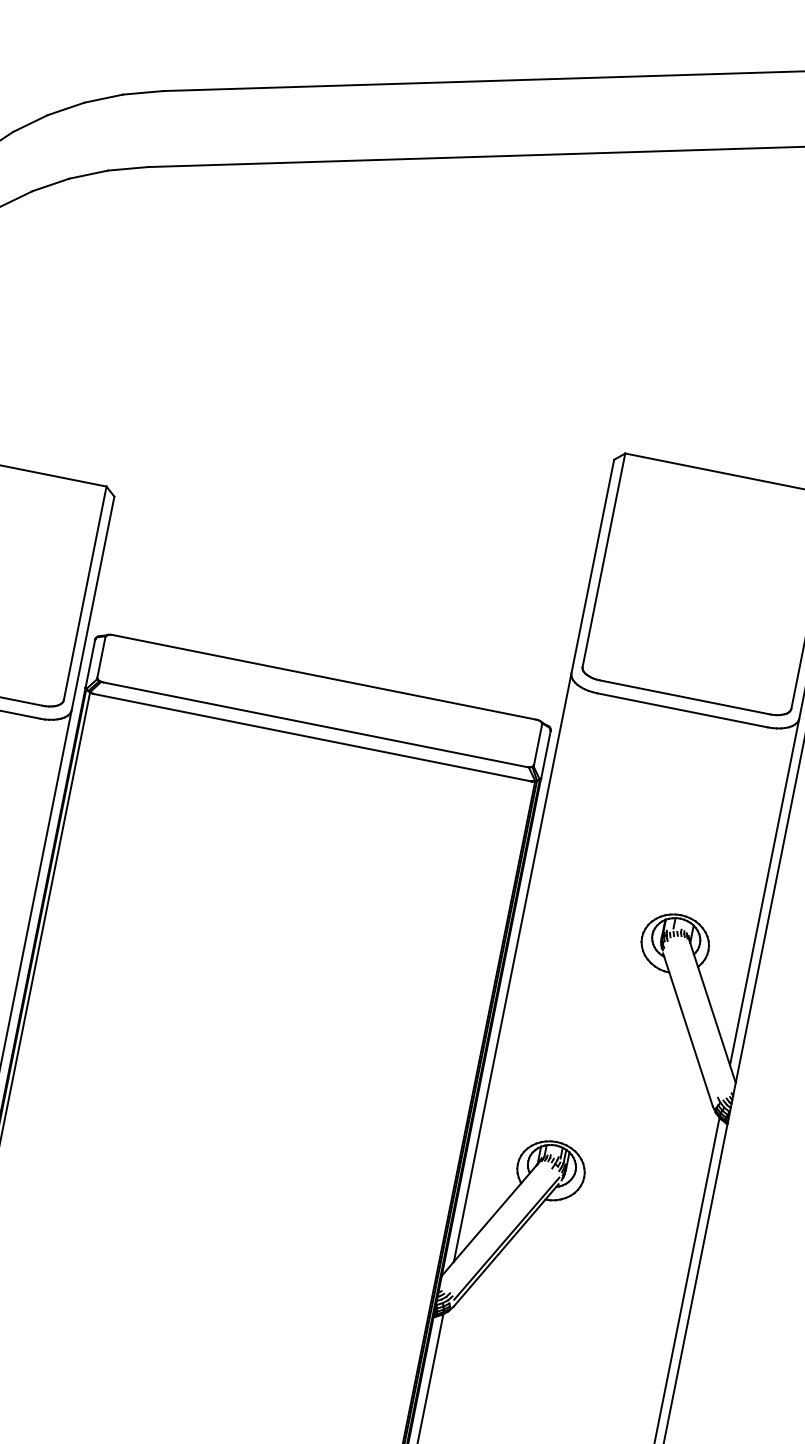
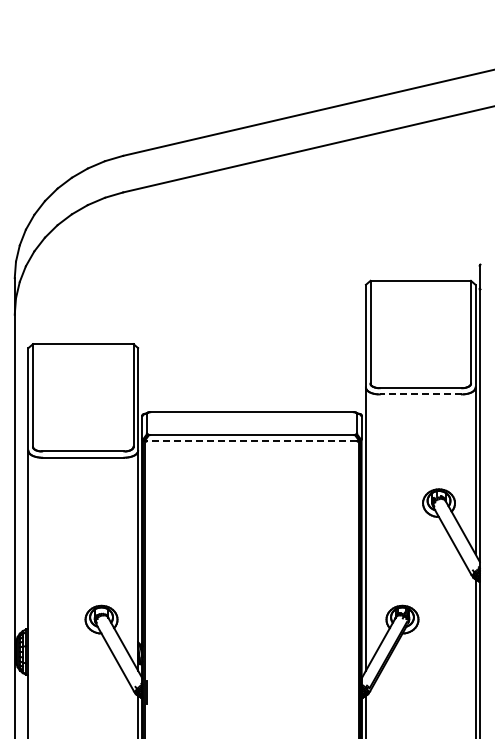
line: (681, 710) -> (420, 394), solid -> dashed
line: (311, 737) -> (251, 441), solid -> dashed

